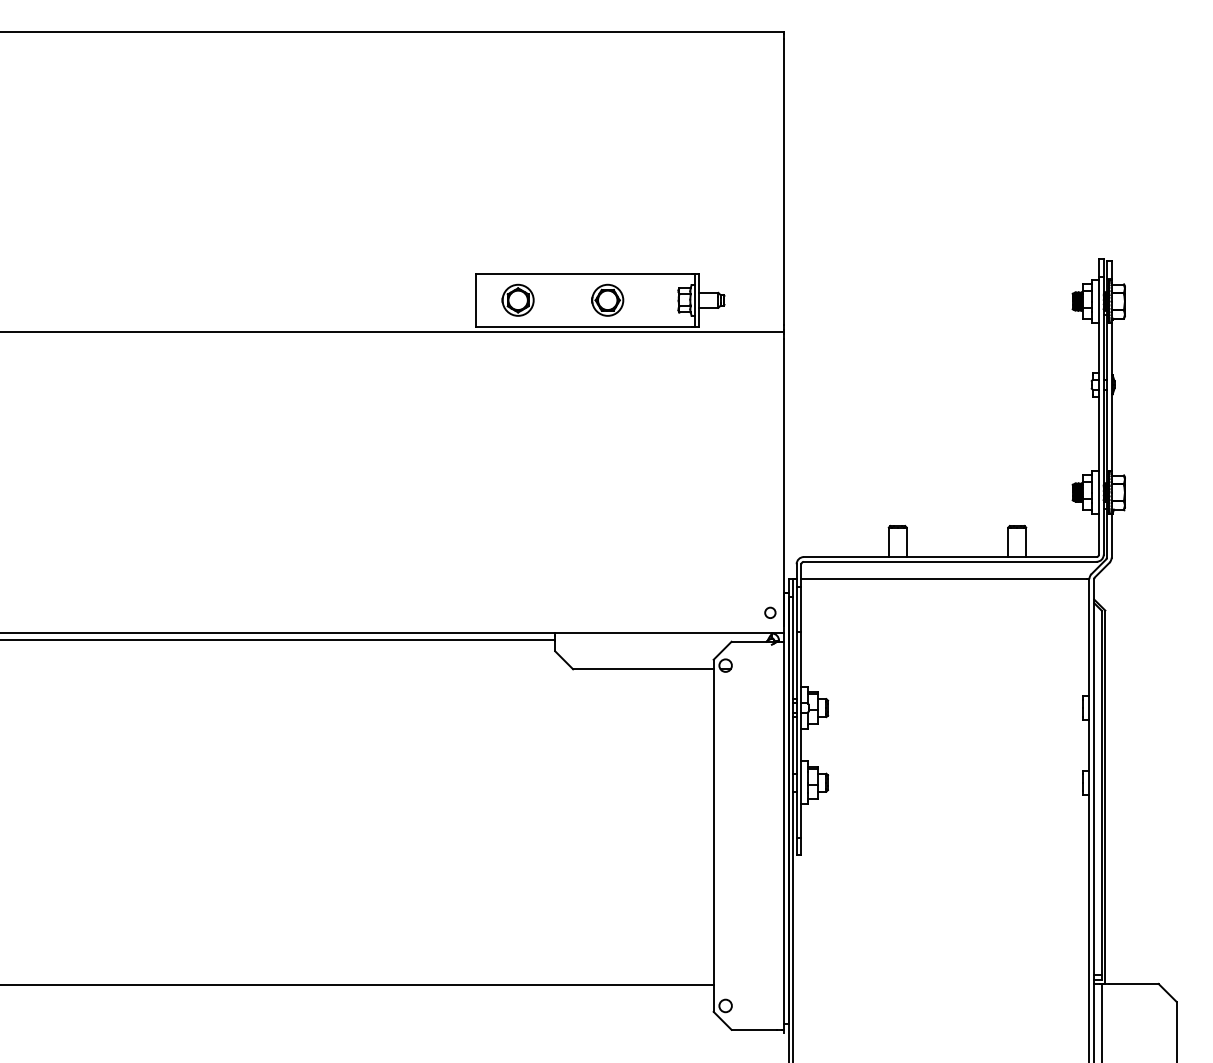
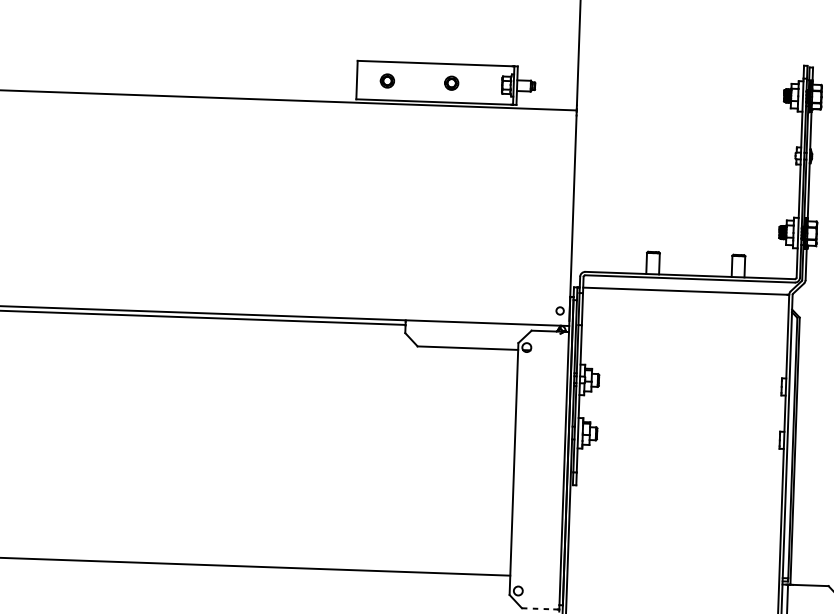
part: (517, 299) -> (387, 80), size x0.6
part: (607, 299) -> (451, 82), size x0.6
line: (754, 1029) -> (538, 608), solid -> dashed

